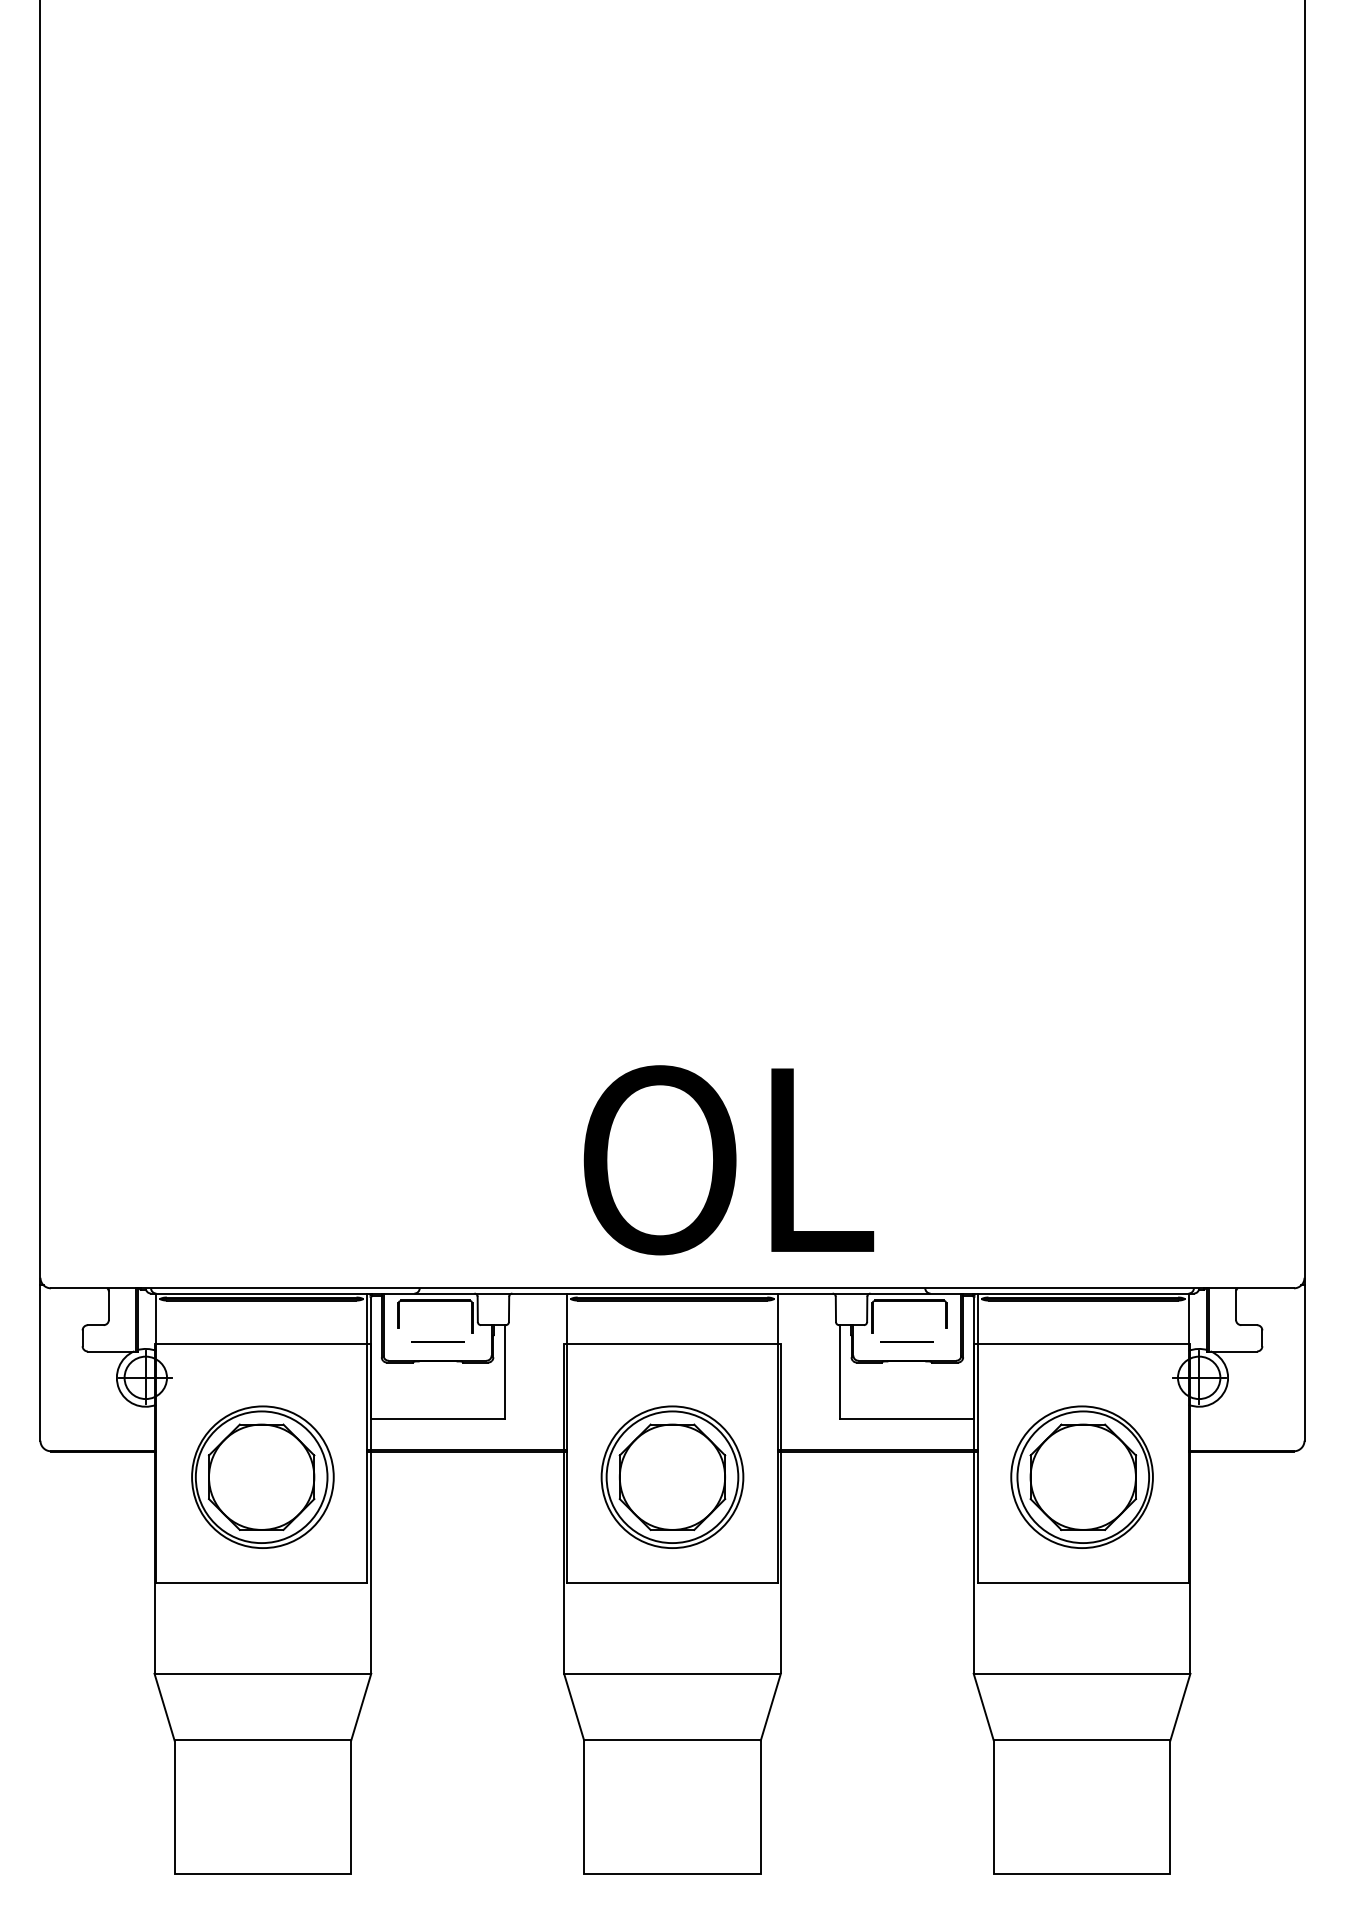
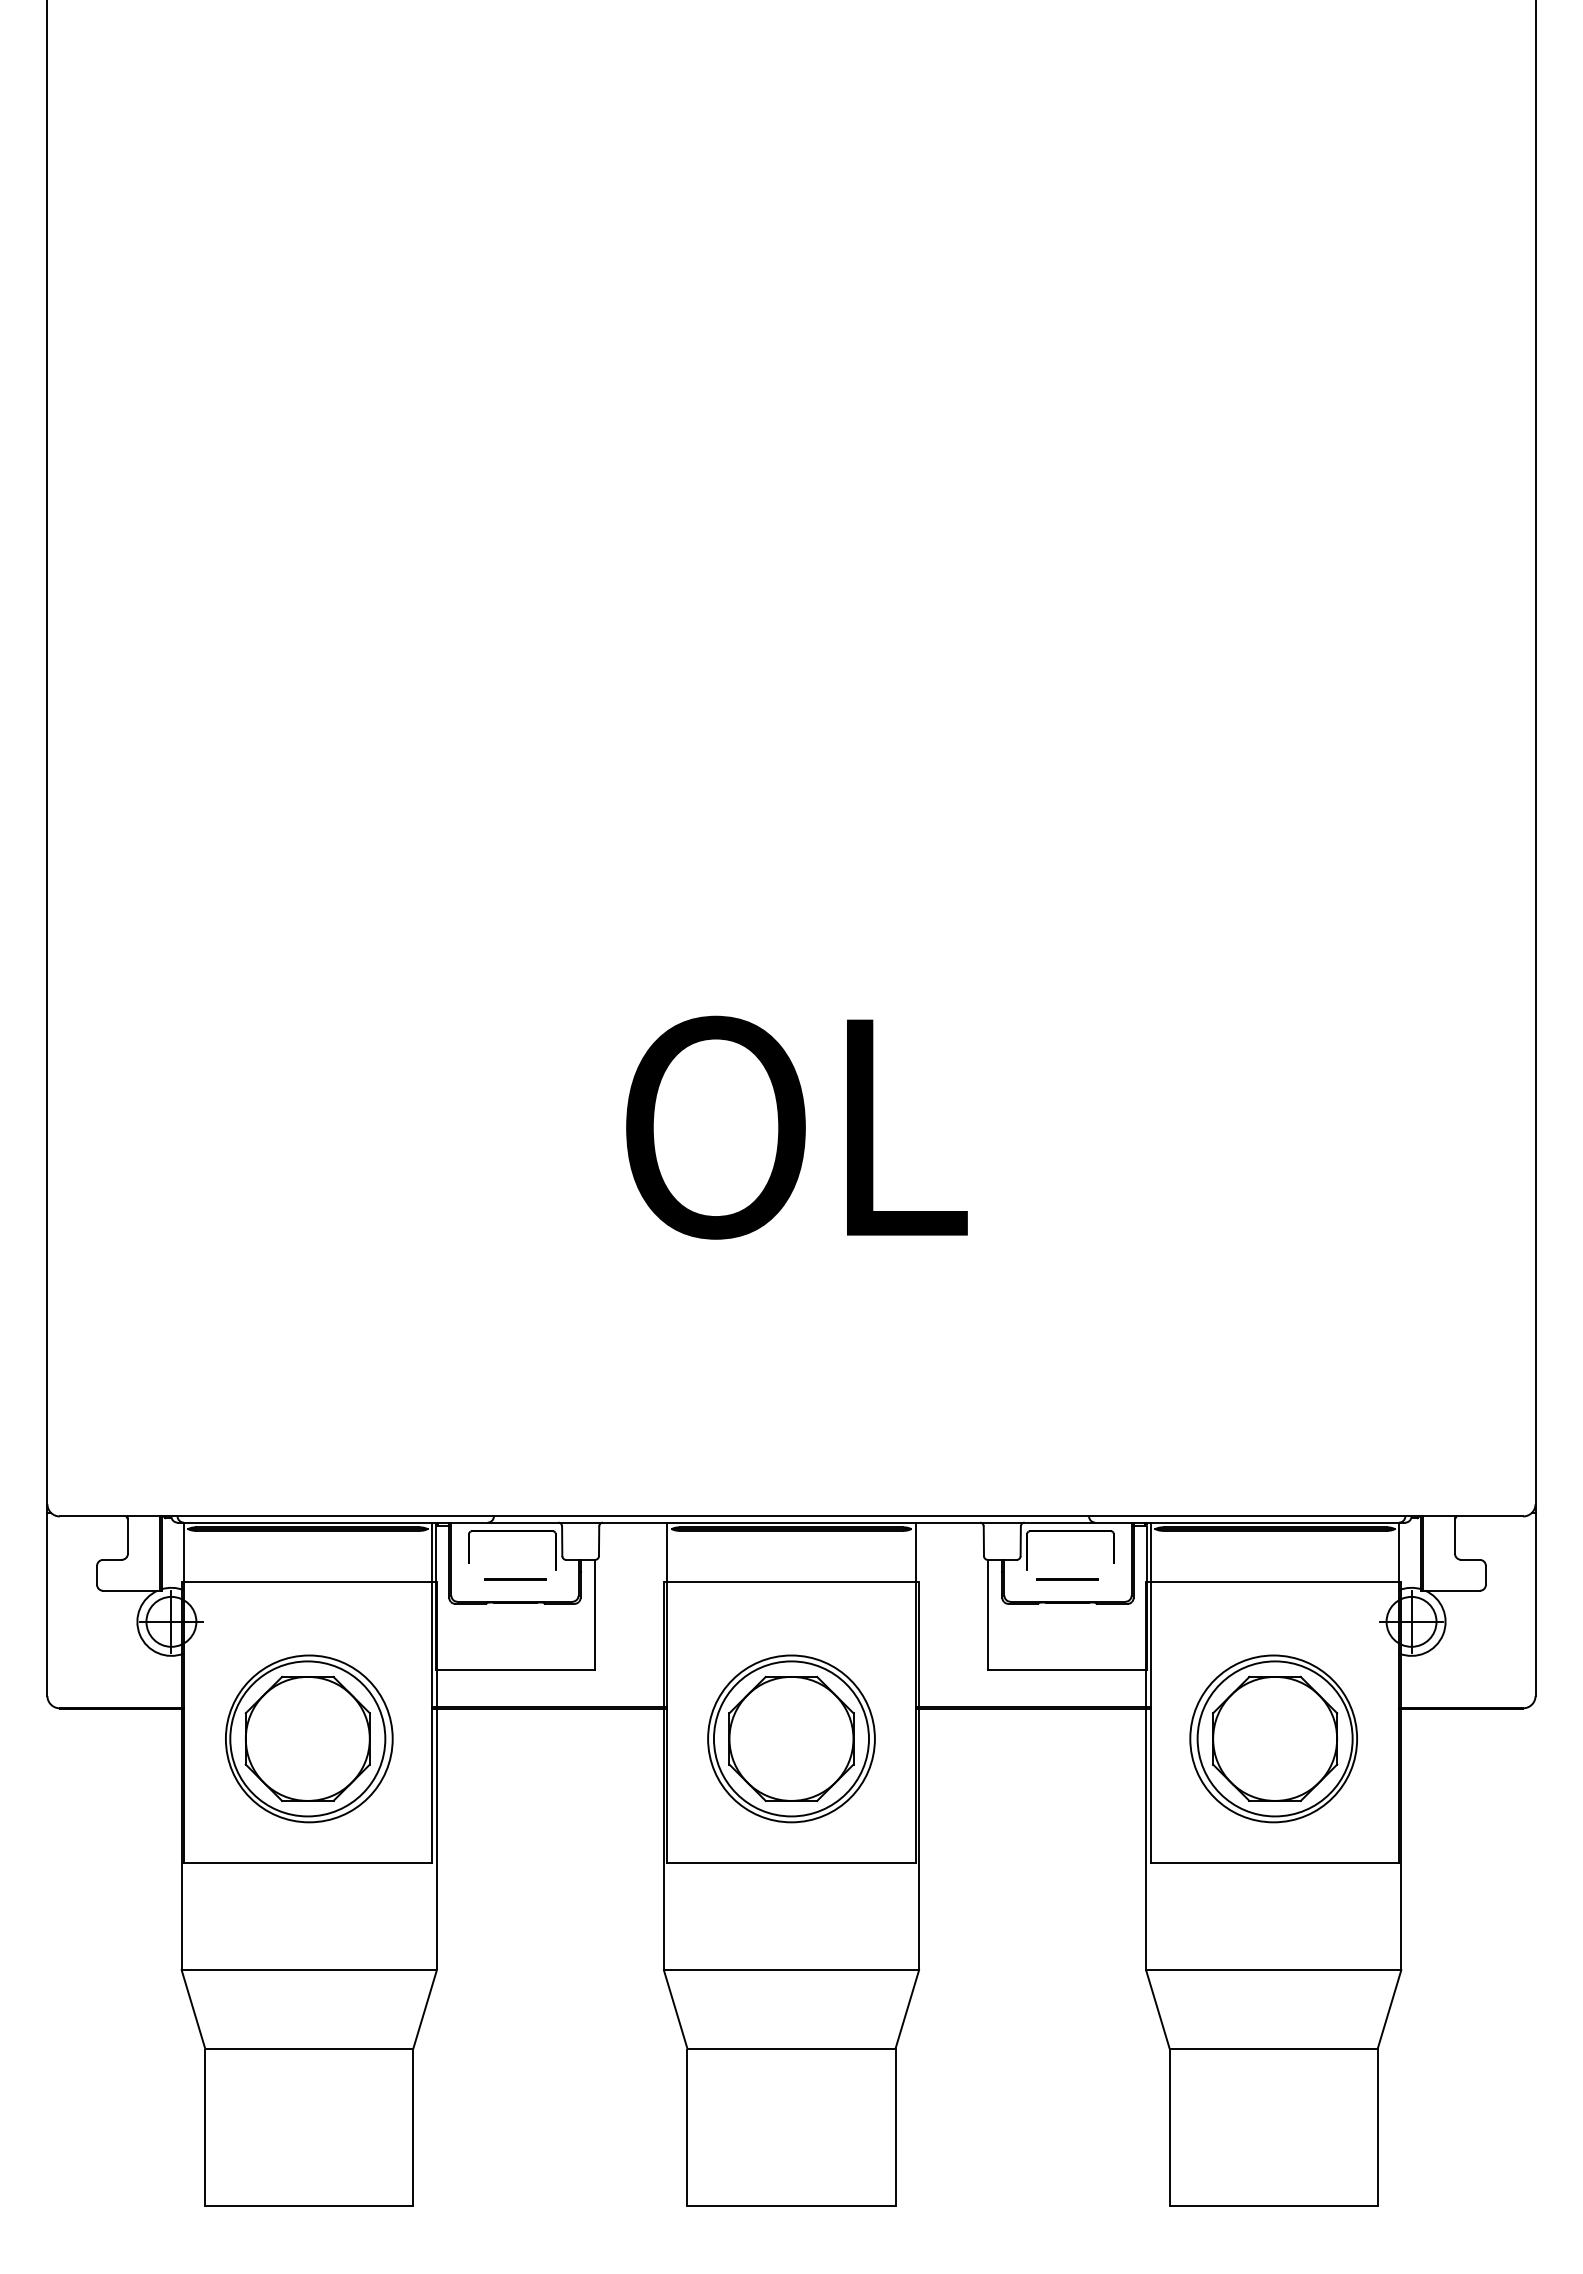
text: (728, 1160) -> (796, 1127), moved

